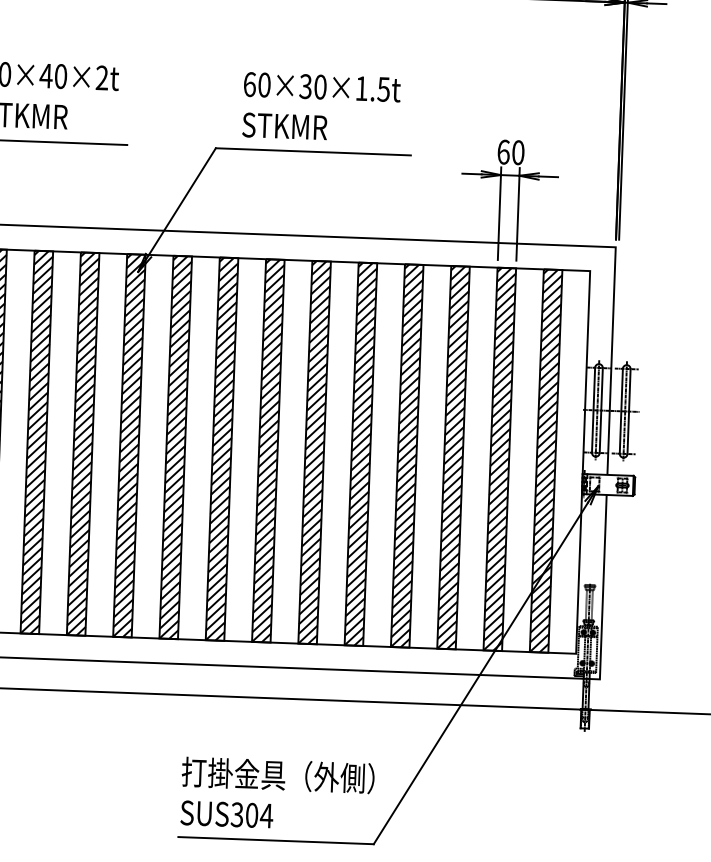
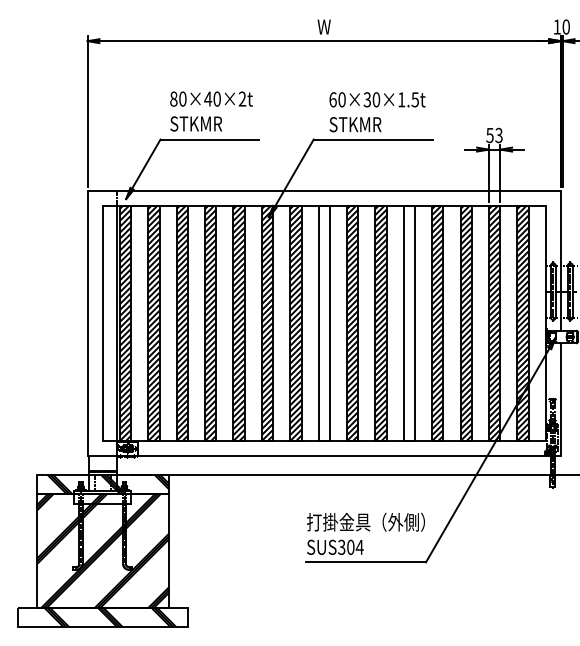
text: (510, 152) -> (494, 135), 60 -> 53
hatch: (220, 448) -> (323, 323), removed
hatch: (361, 453) -> (409, 323), removed

